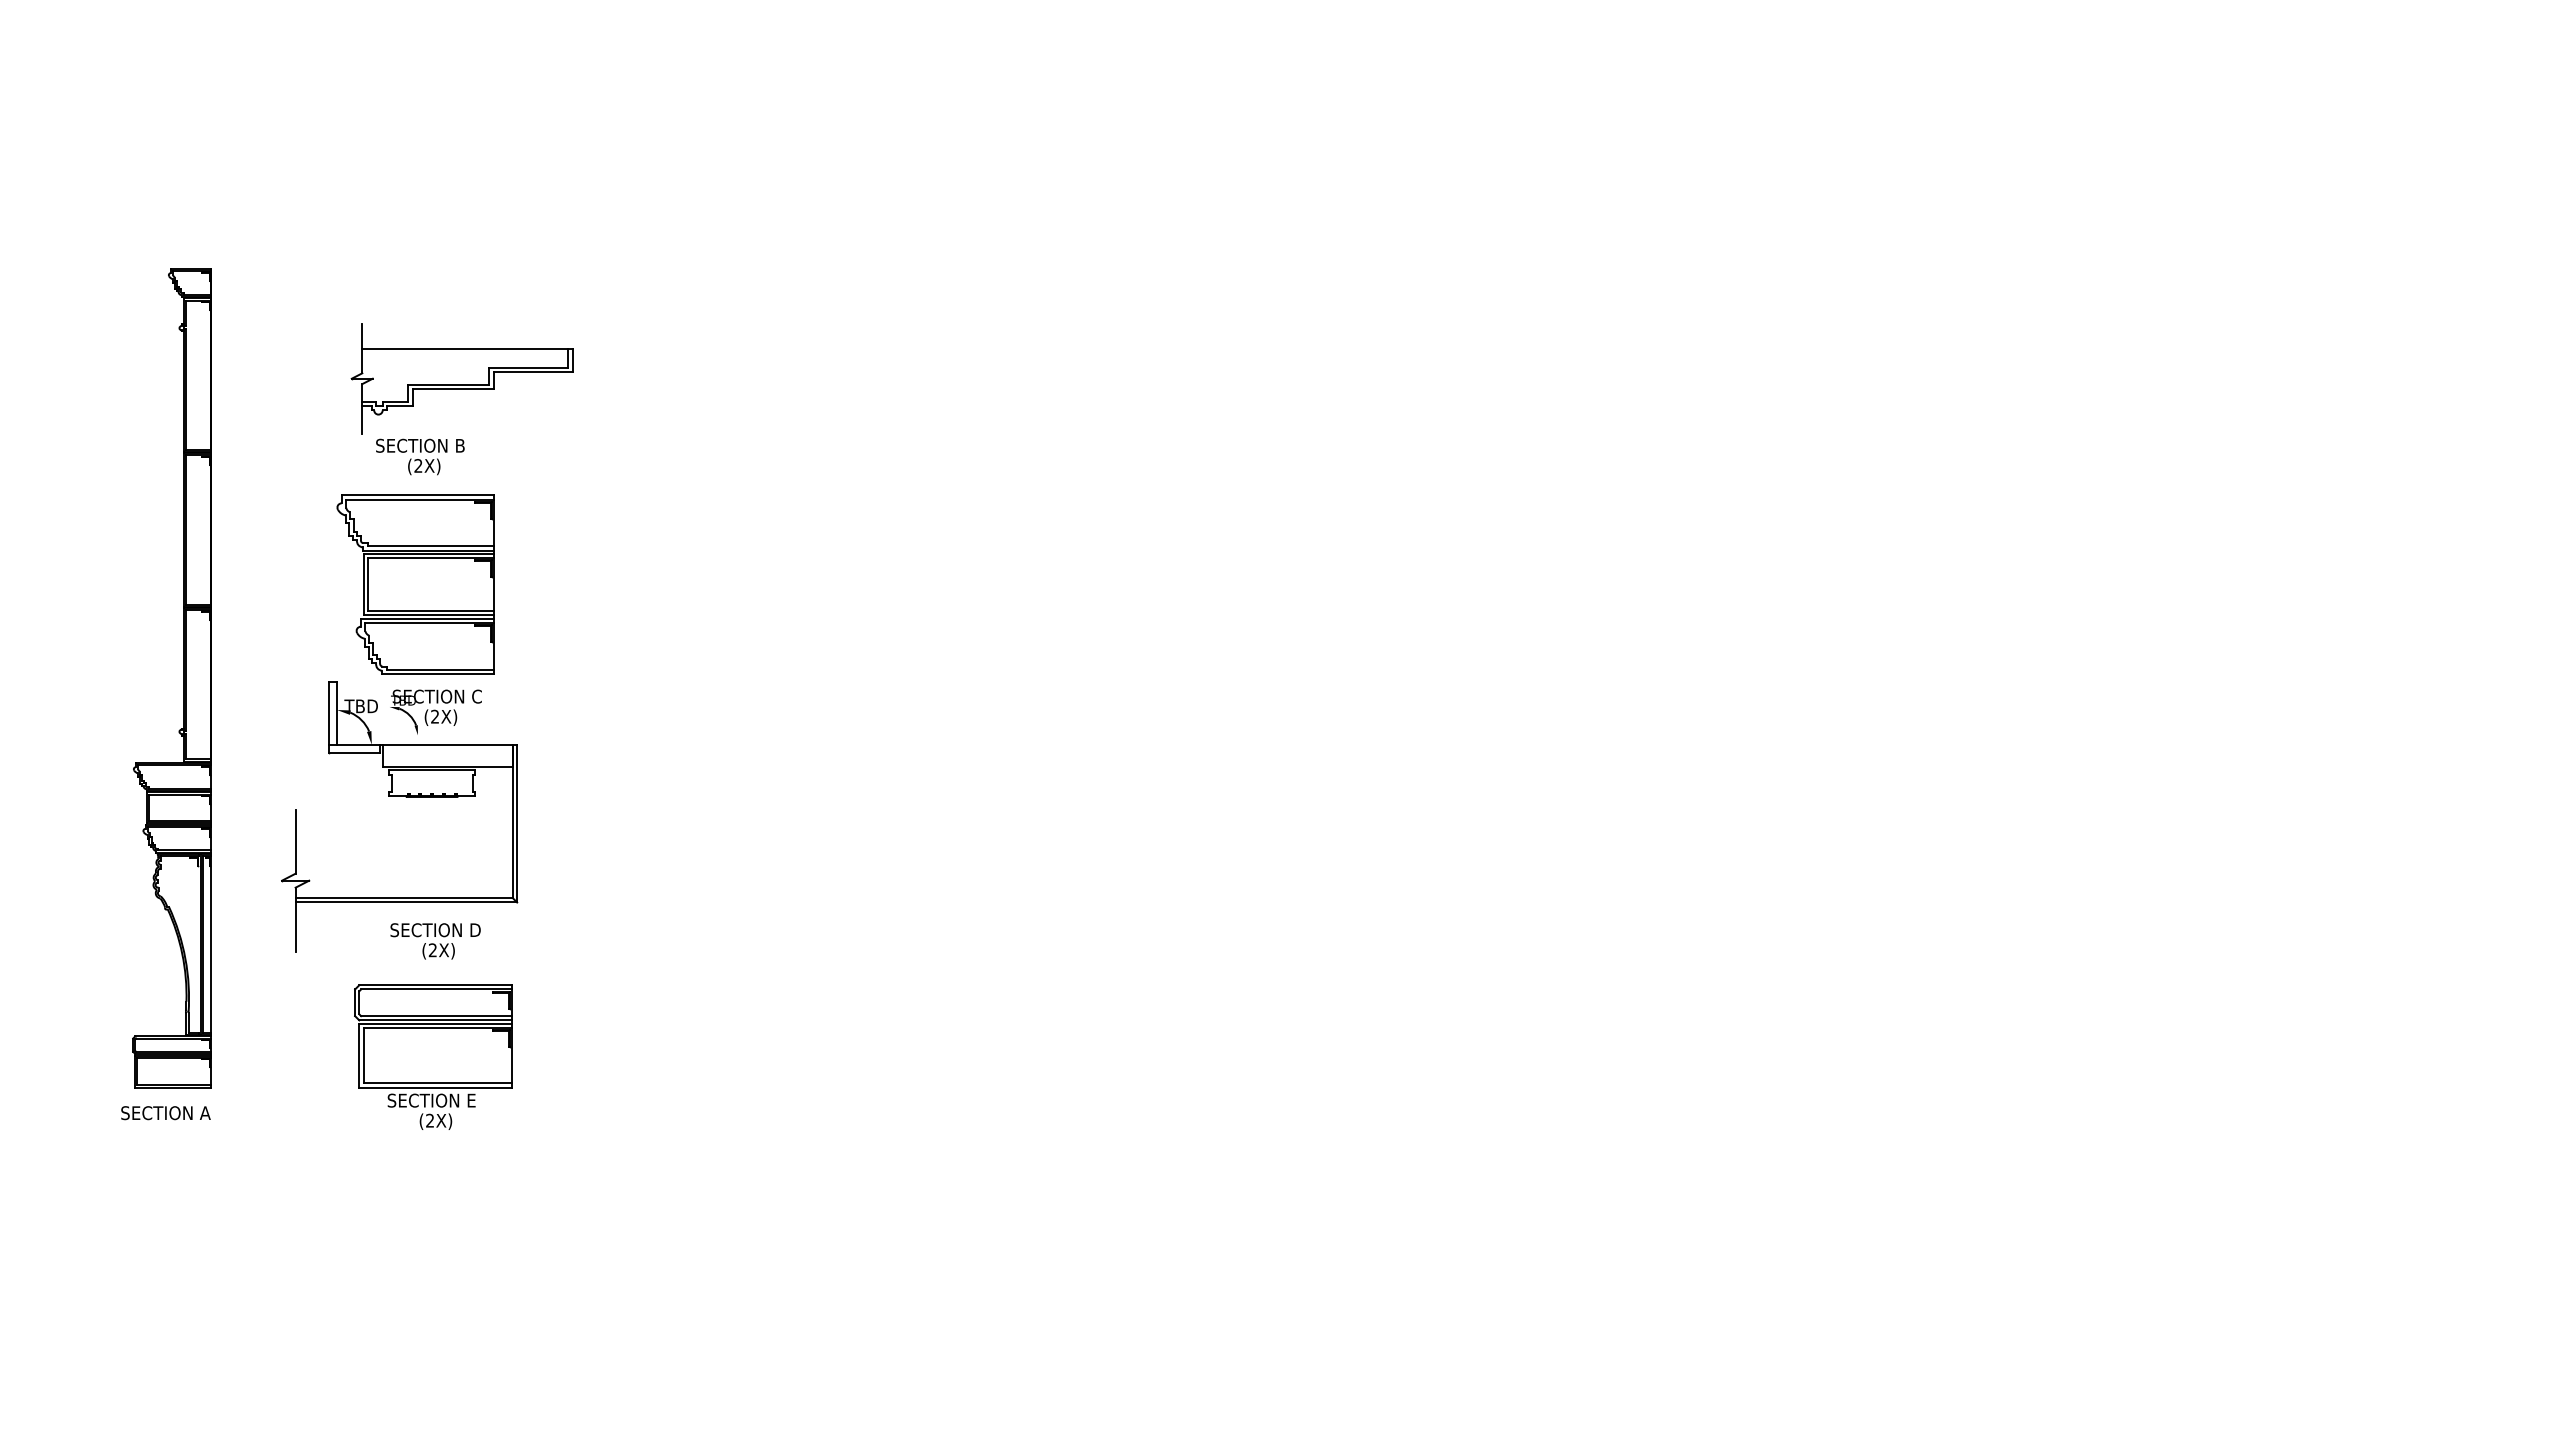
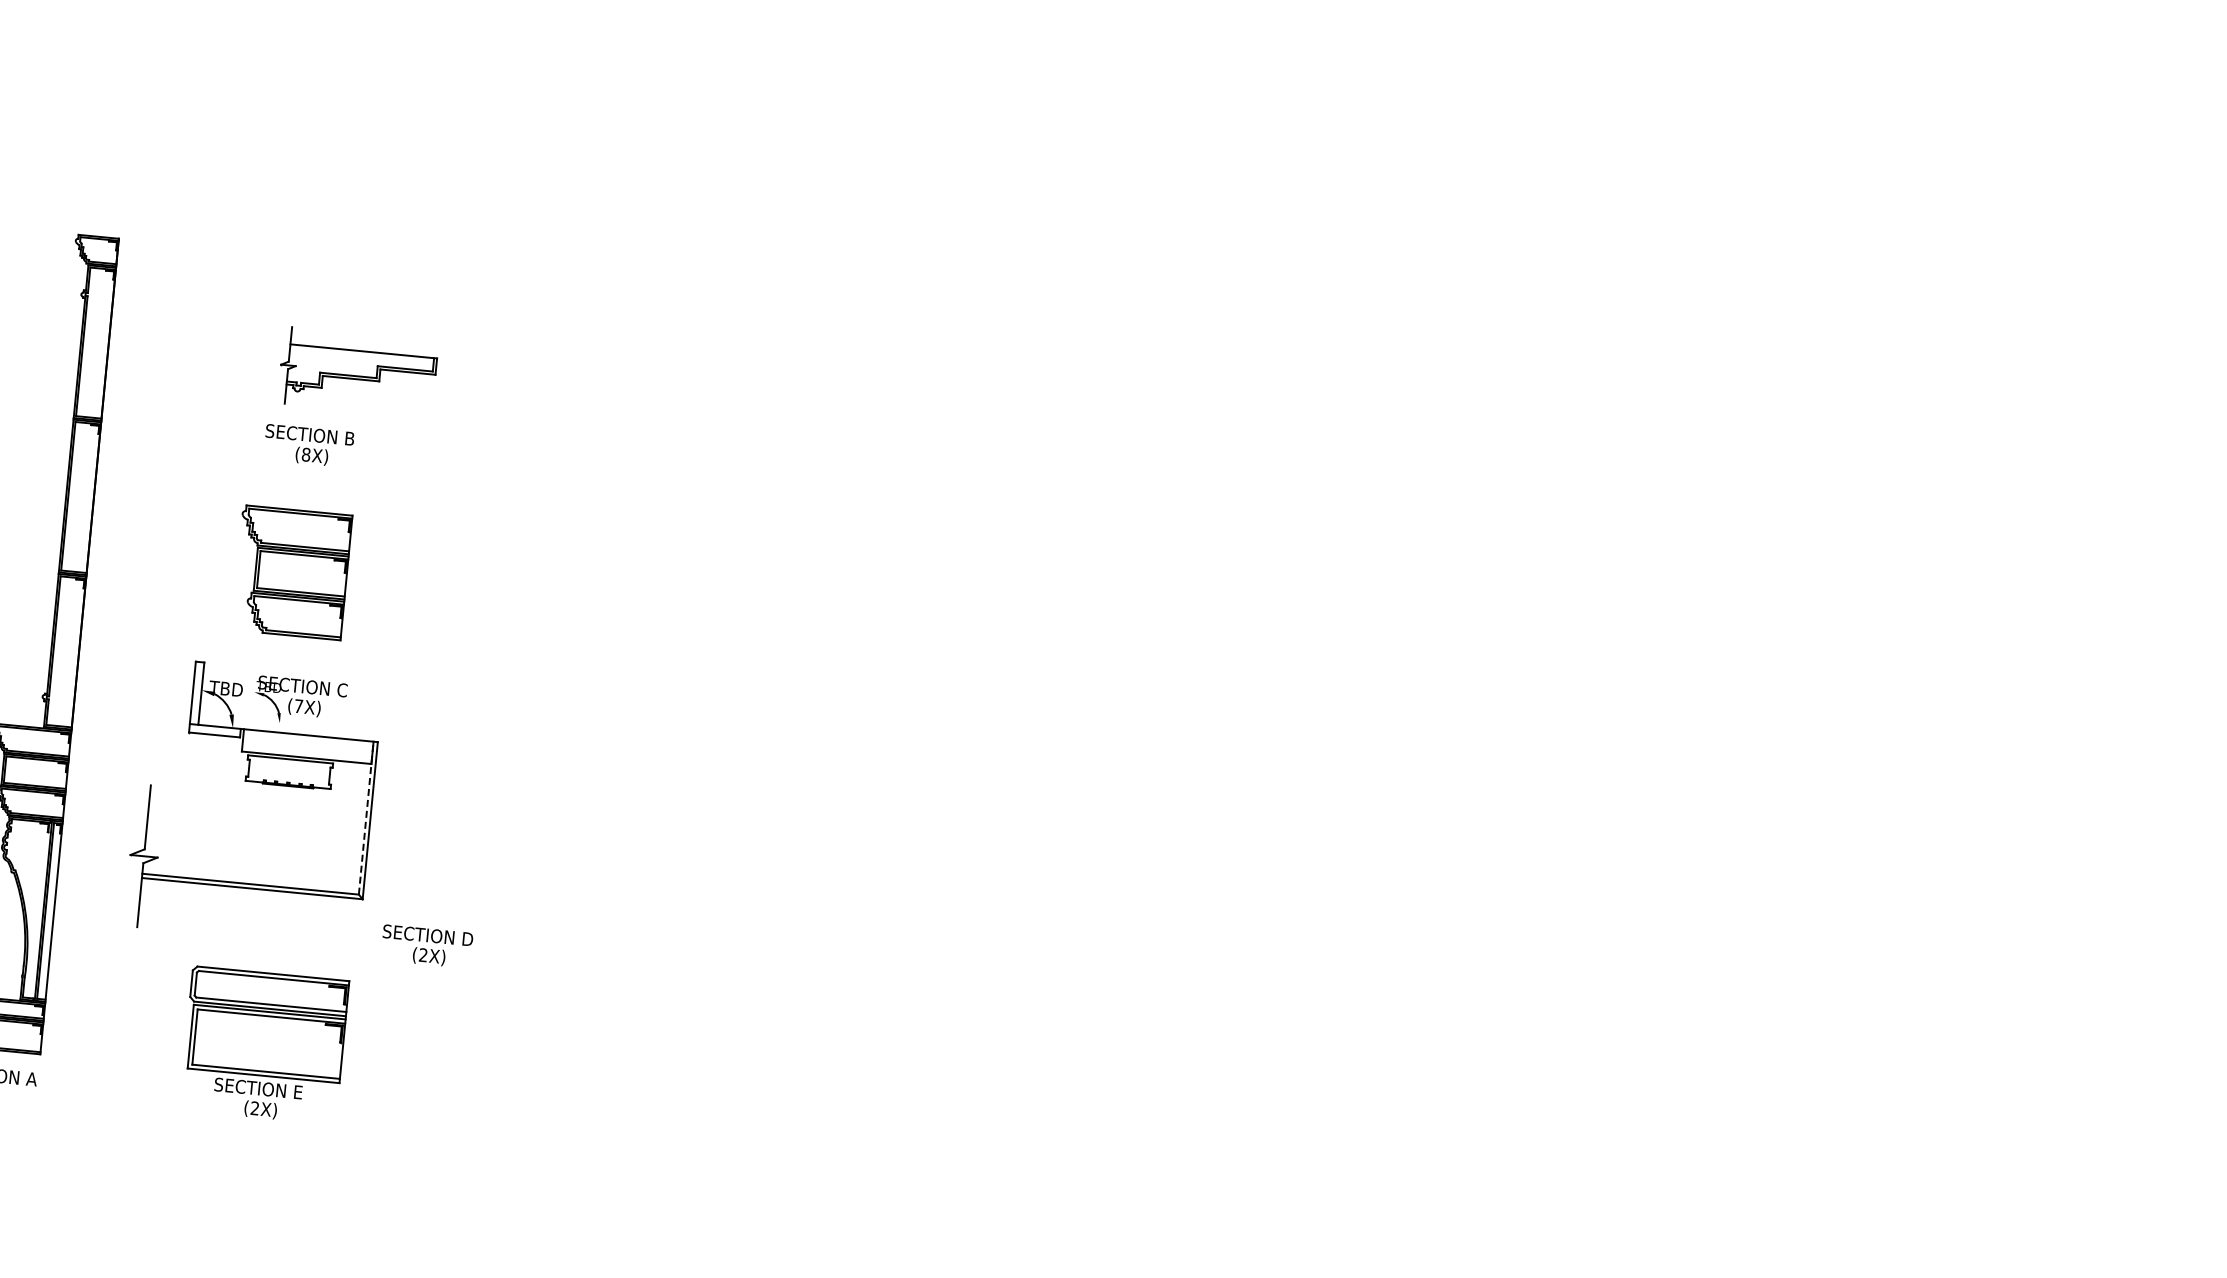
part: (461, 378) -> (357, 371), size x0.7
text: (418, 465) -> (306, 454), (2X) -> (8X)
part: (415, 584) -> (291, 572), size x0.7
text: (435, 716) -> (299, 706), (2X) -> (7X)
line: (512, 821) -> (365, 818), solid -> dashed
text: (435, 941) -> (426, 946), moved

